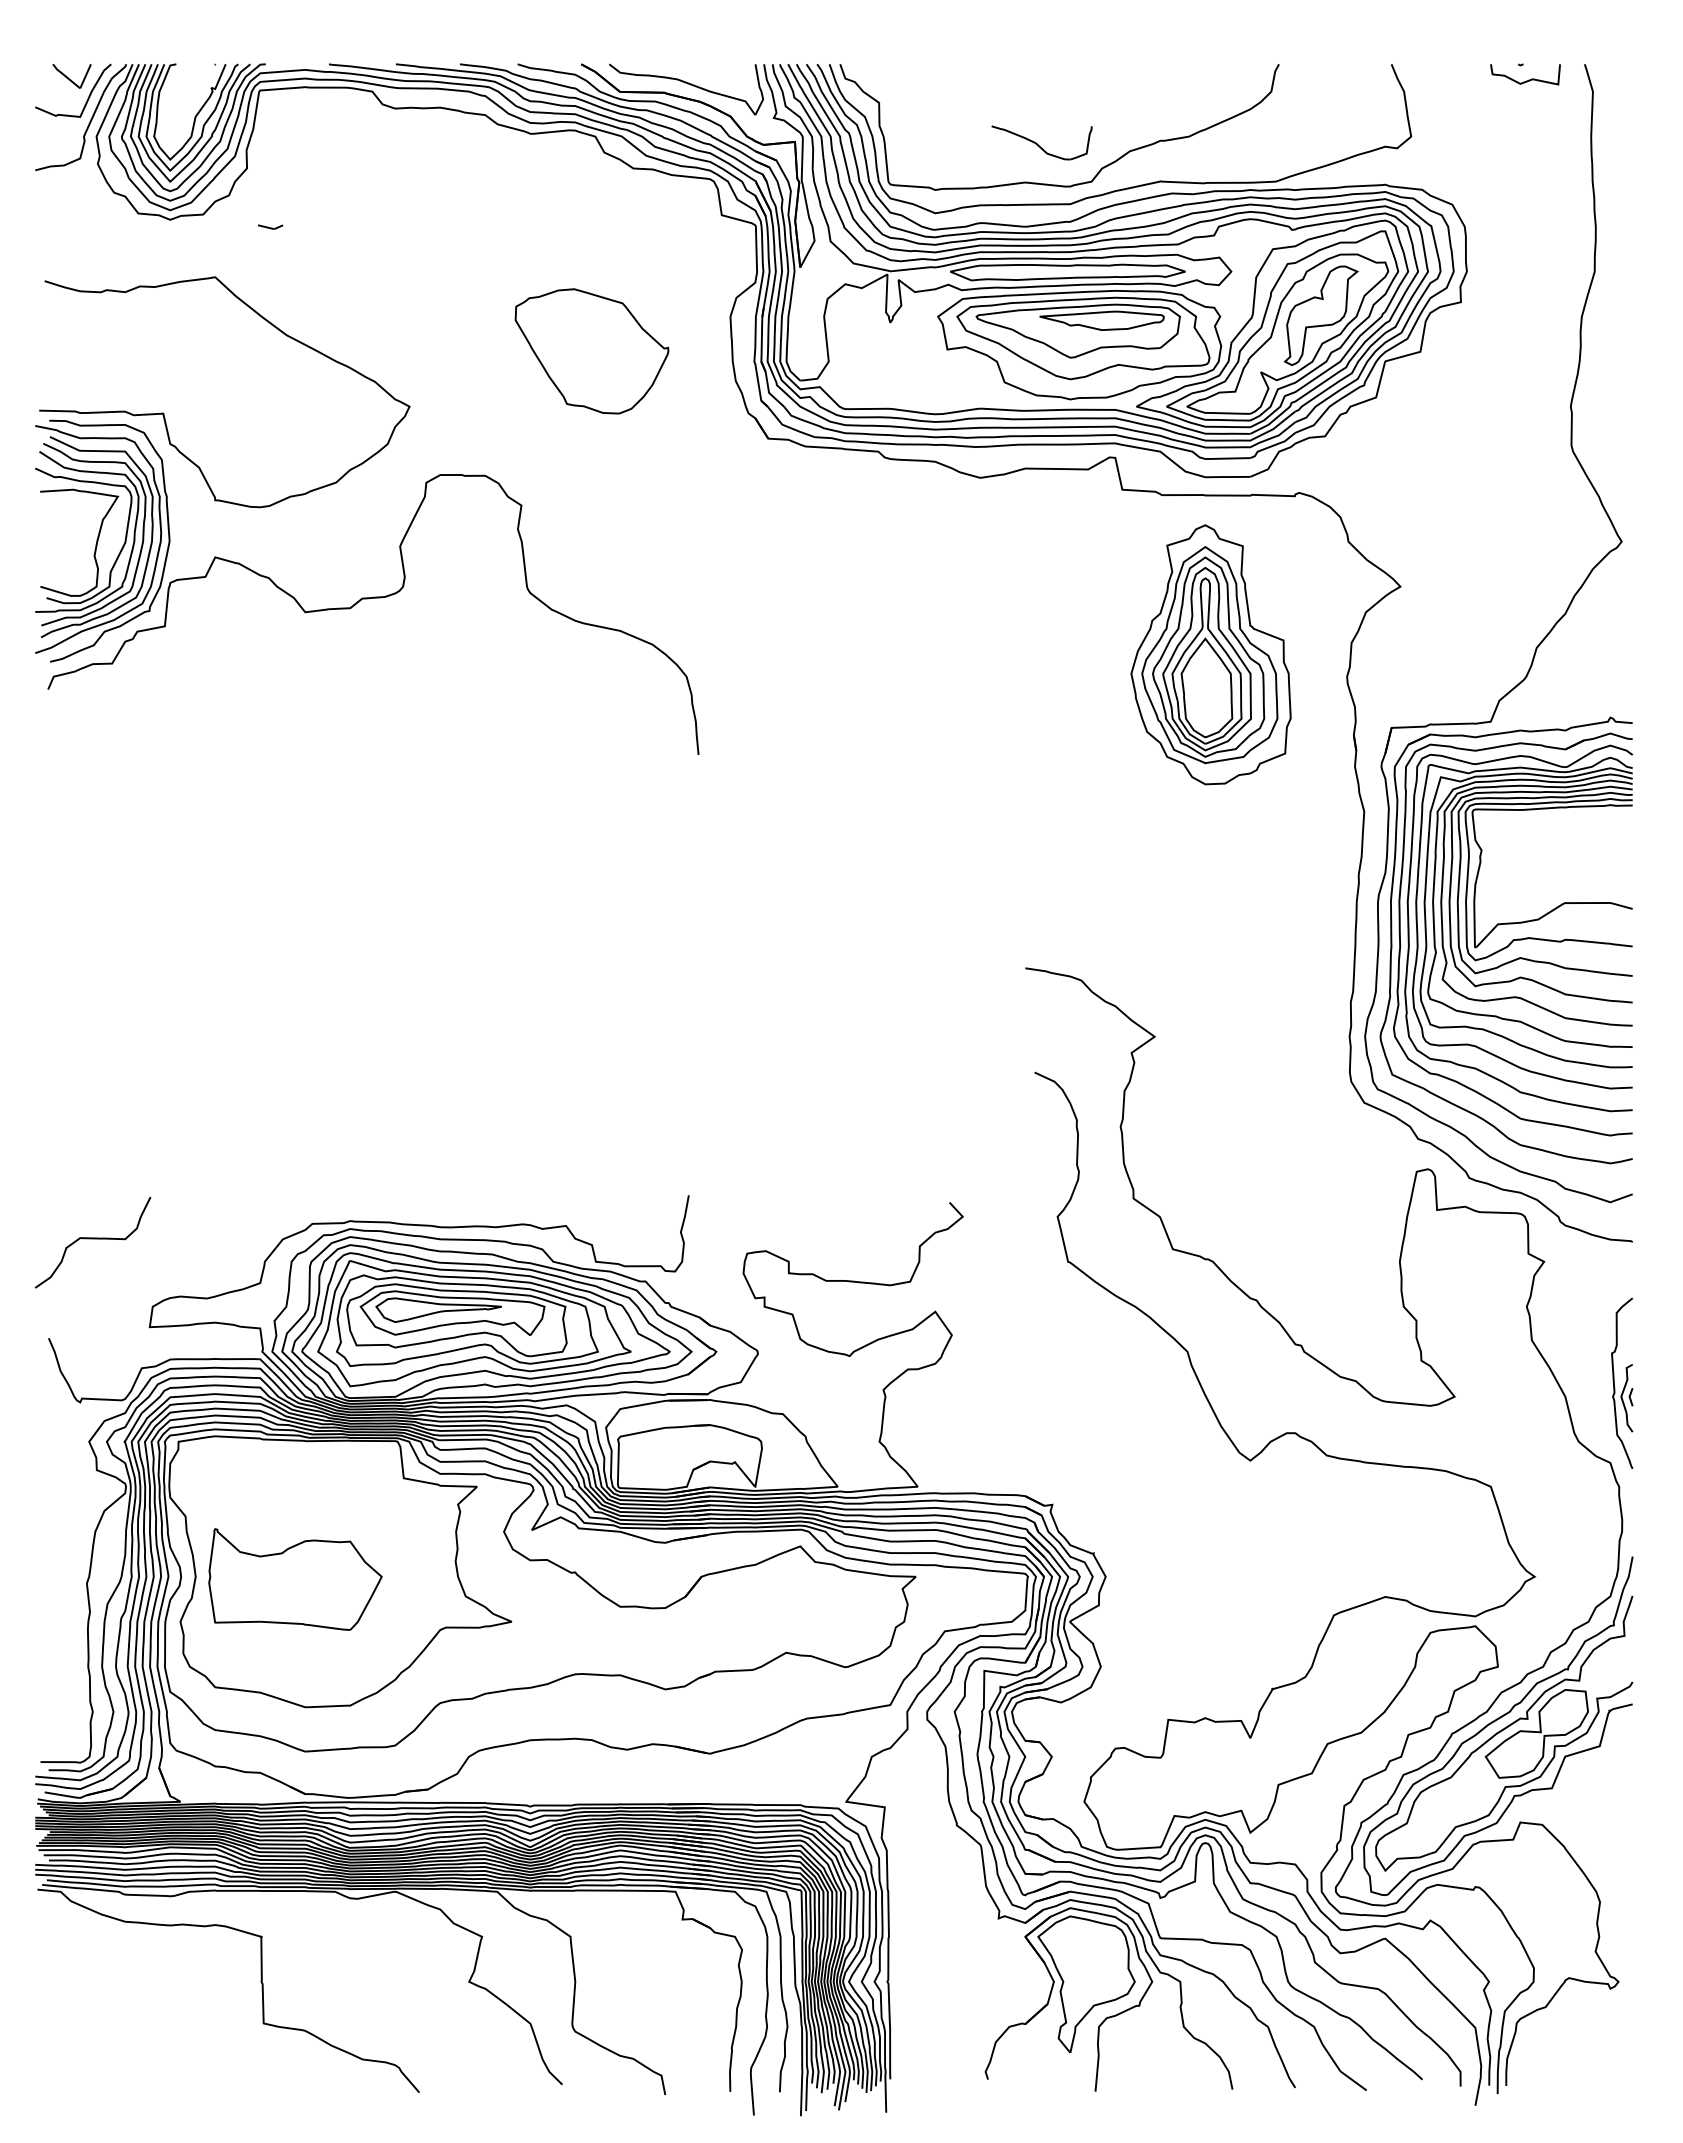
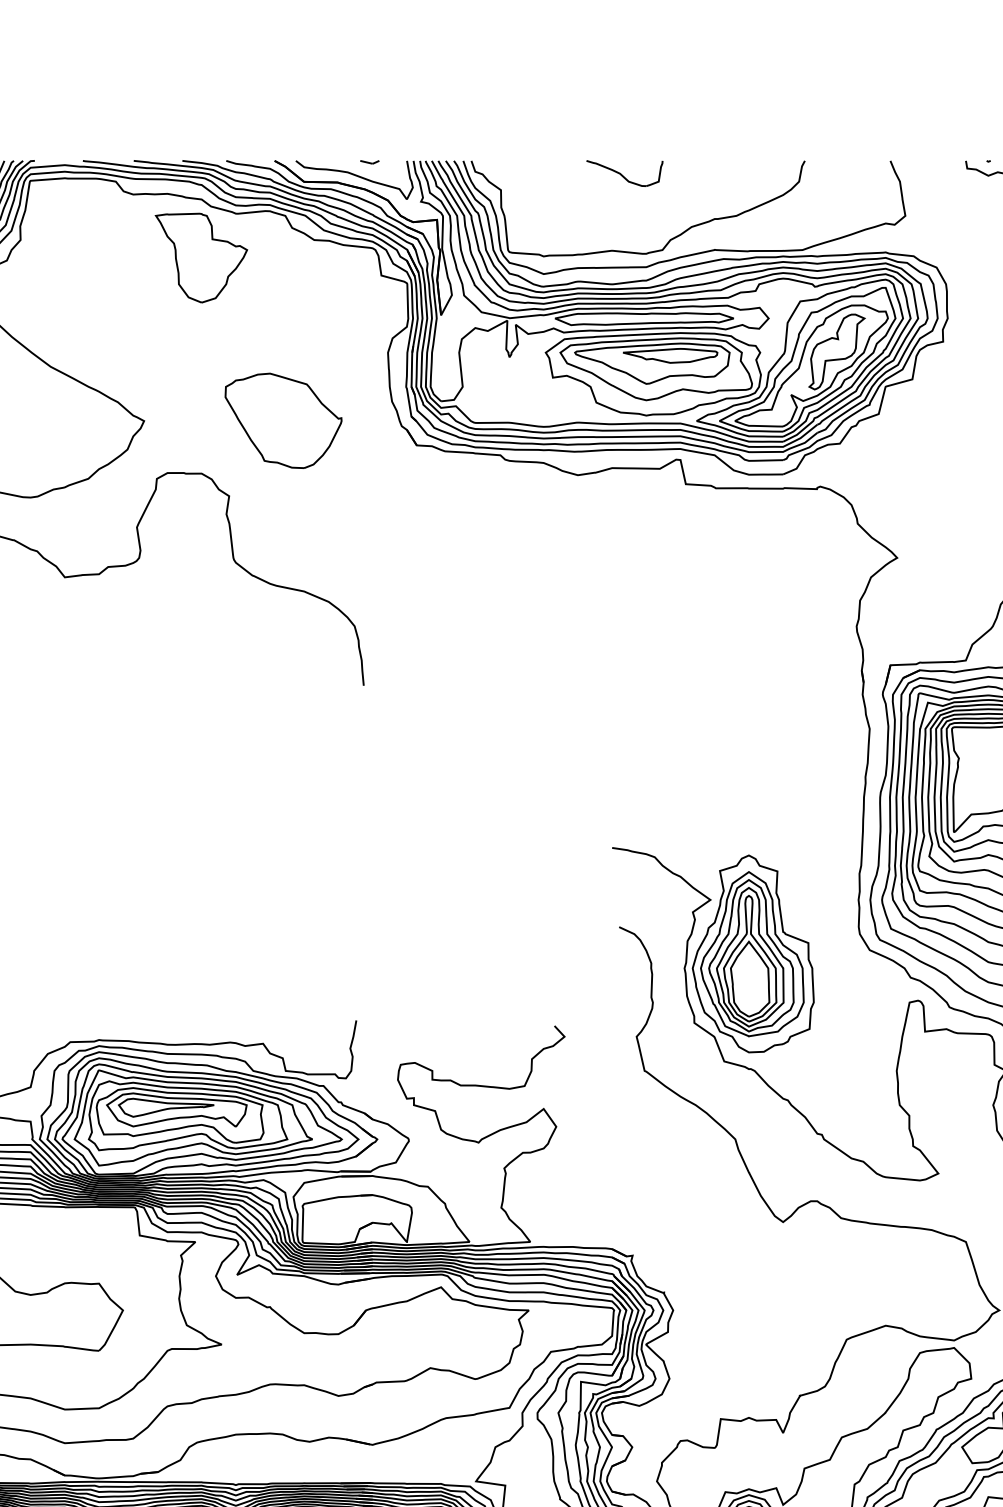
part: (1041, 142) -> (624, 173), moved
part: (485, 191) -> (201, 257), added
part: (270, 226) -> (369, 161), moved
part: (591, 351) -> (283, 420), moved
part: (1210, 654) -> (752, 953), moved

